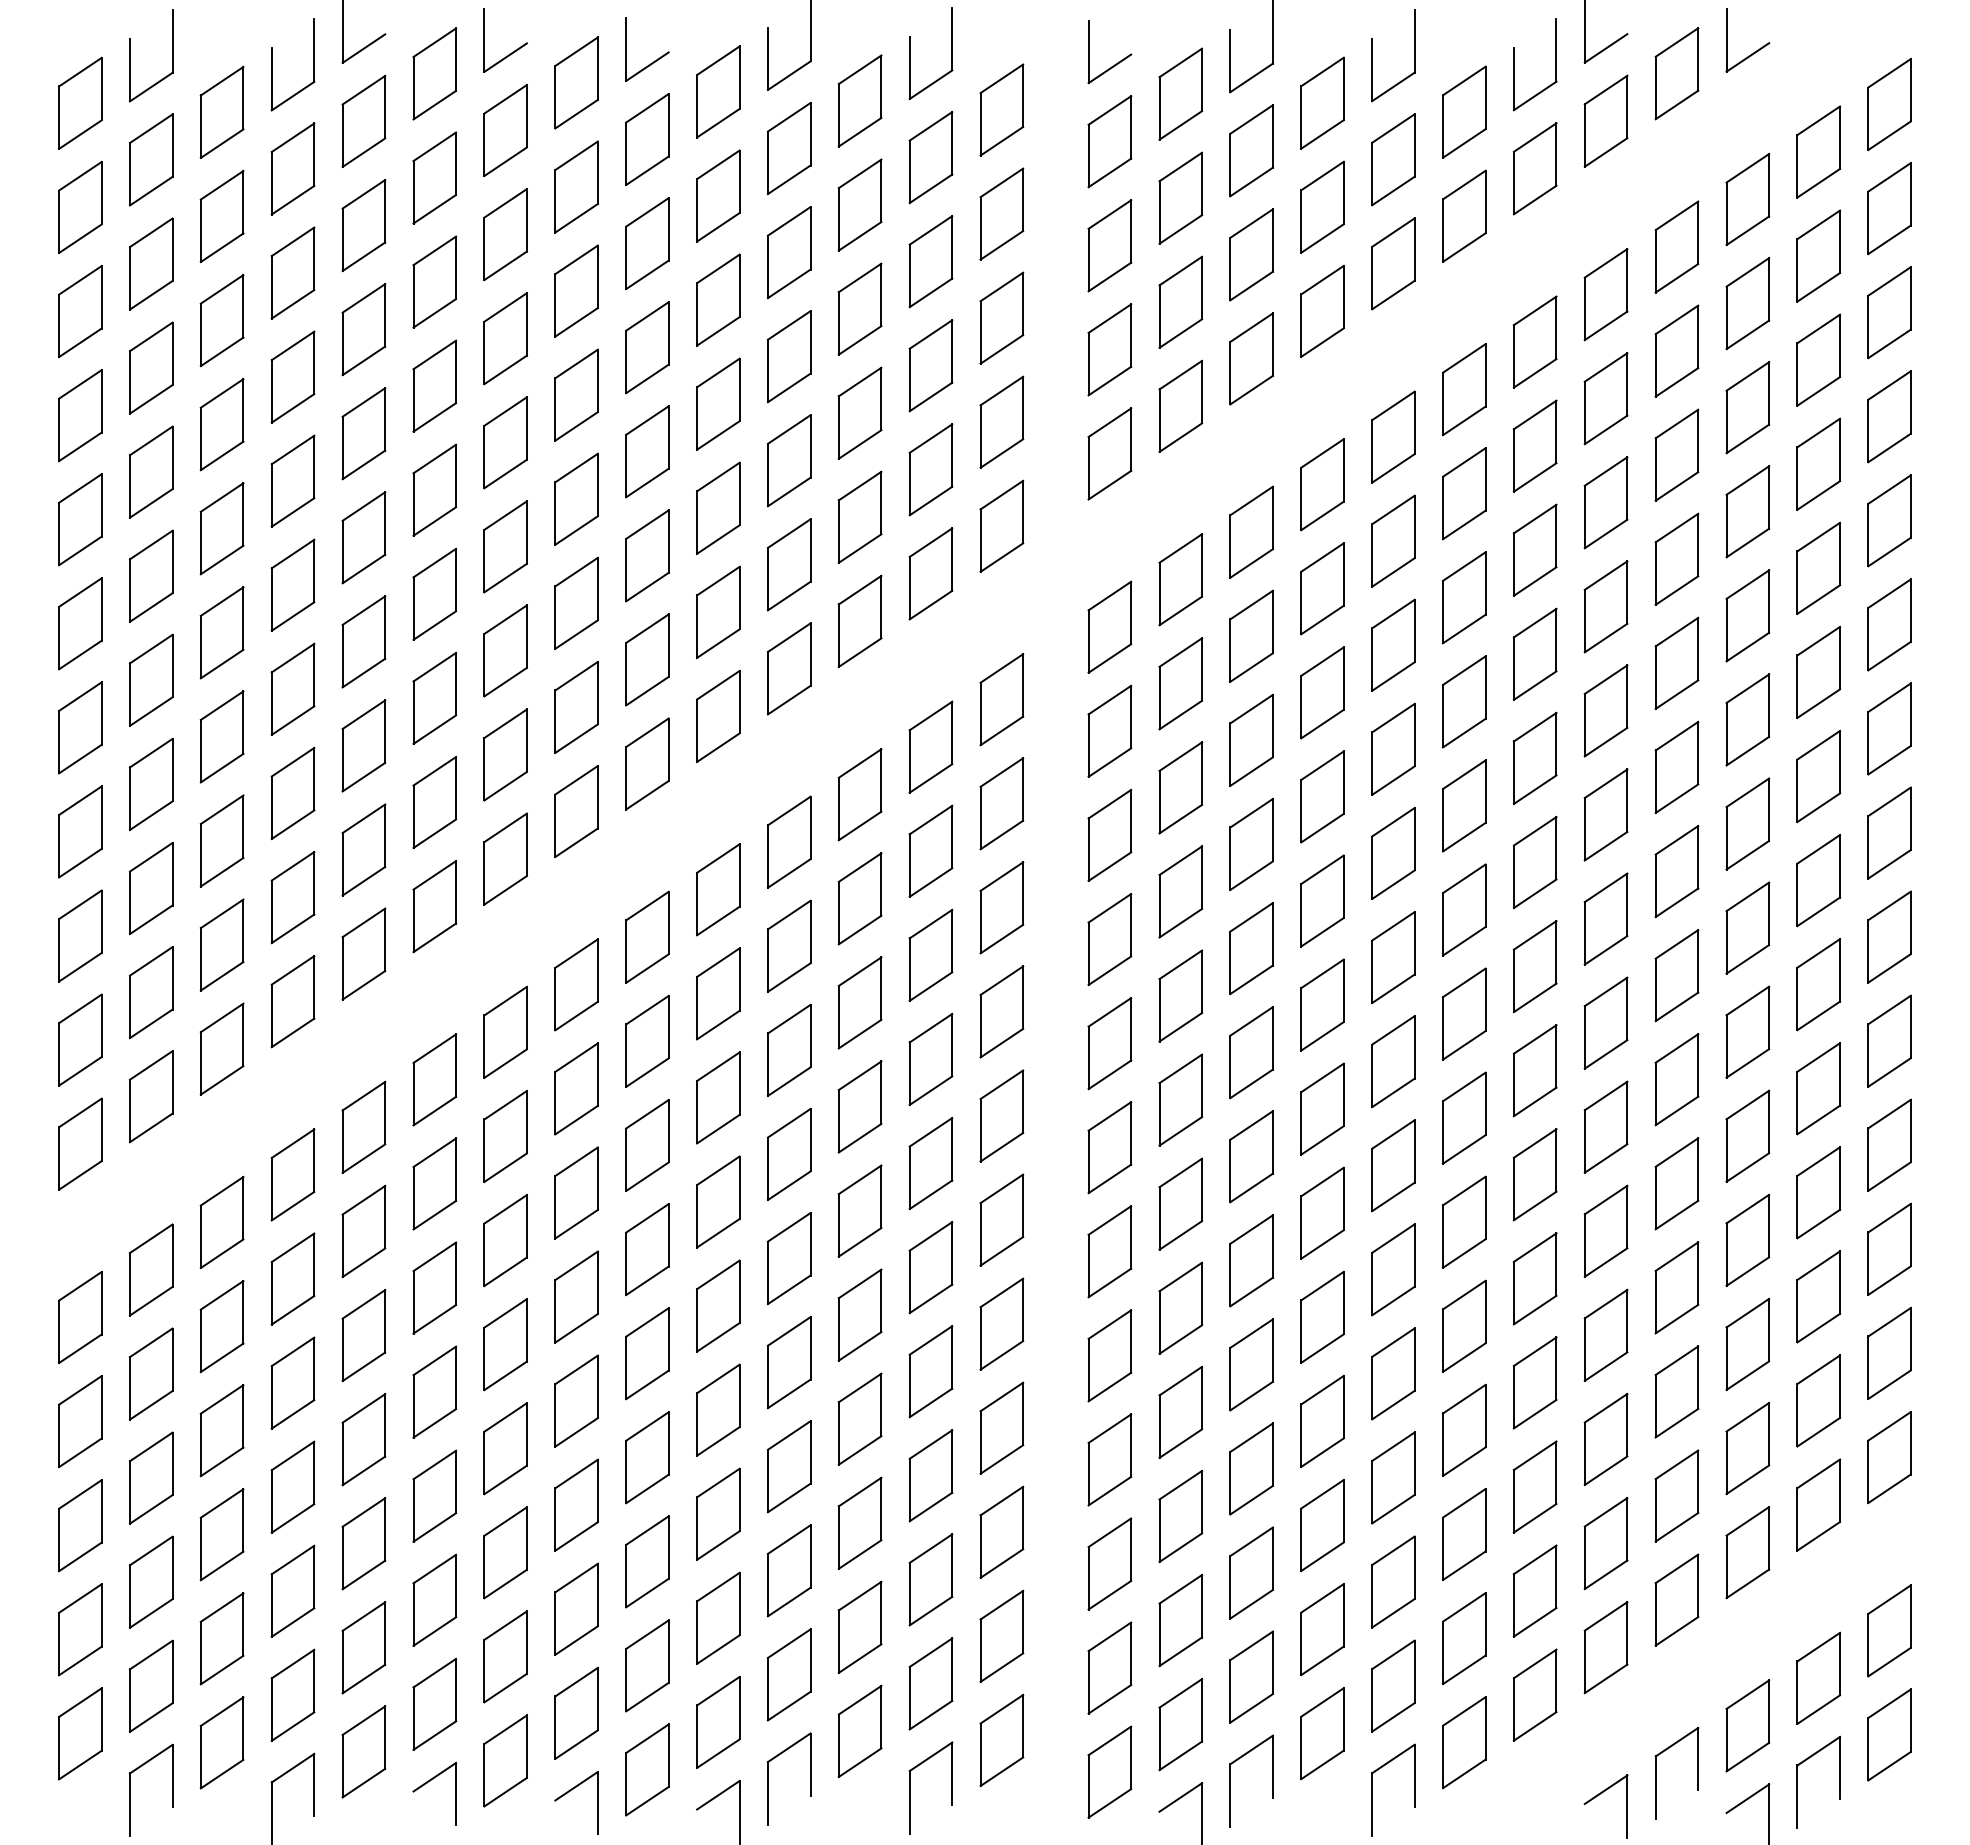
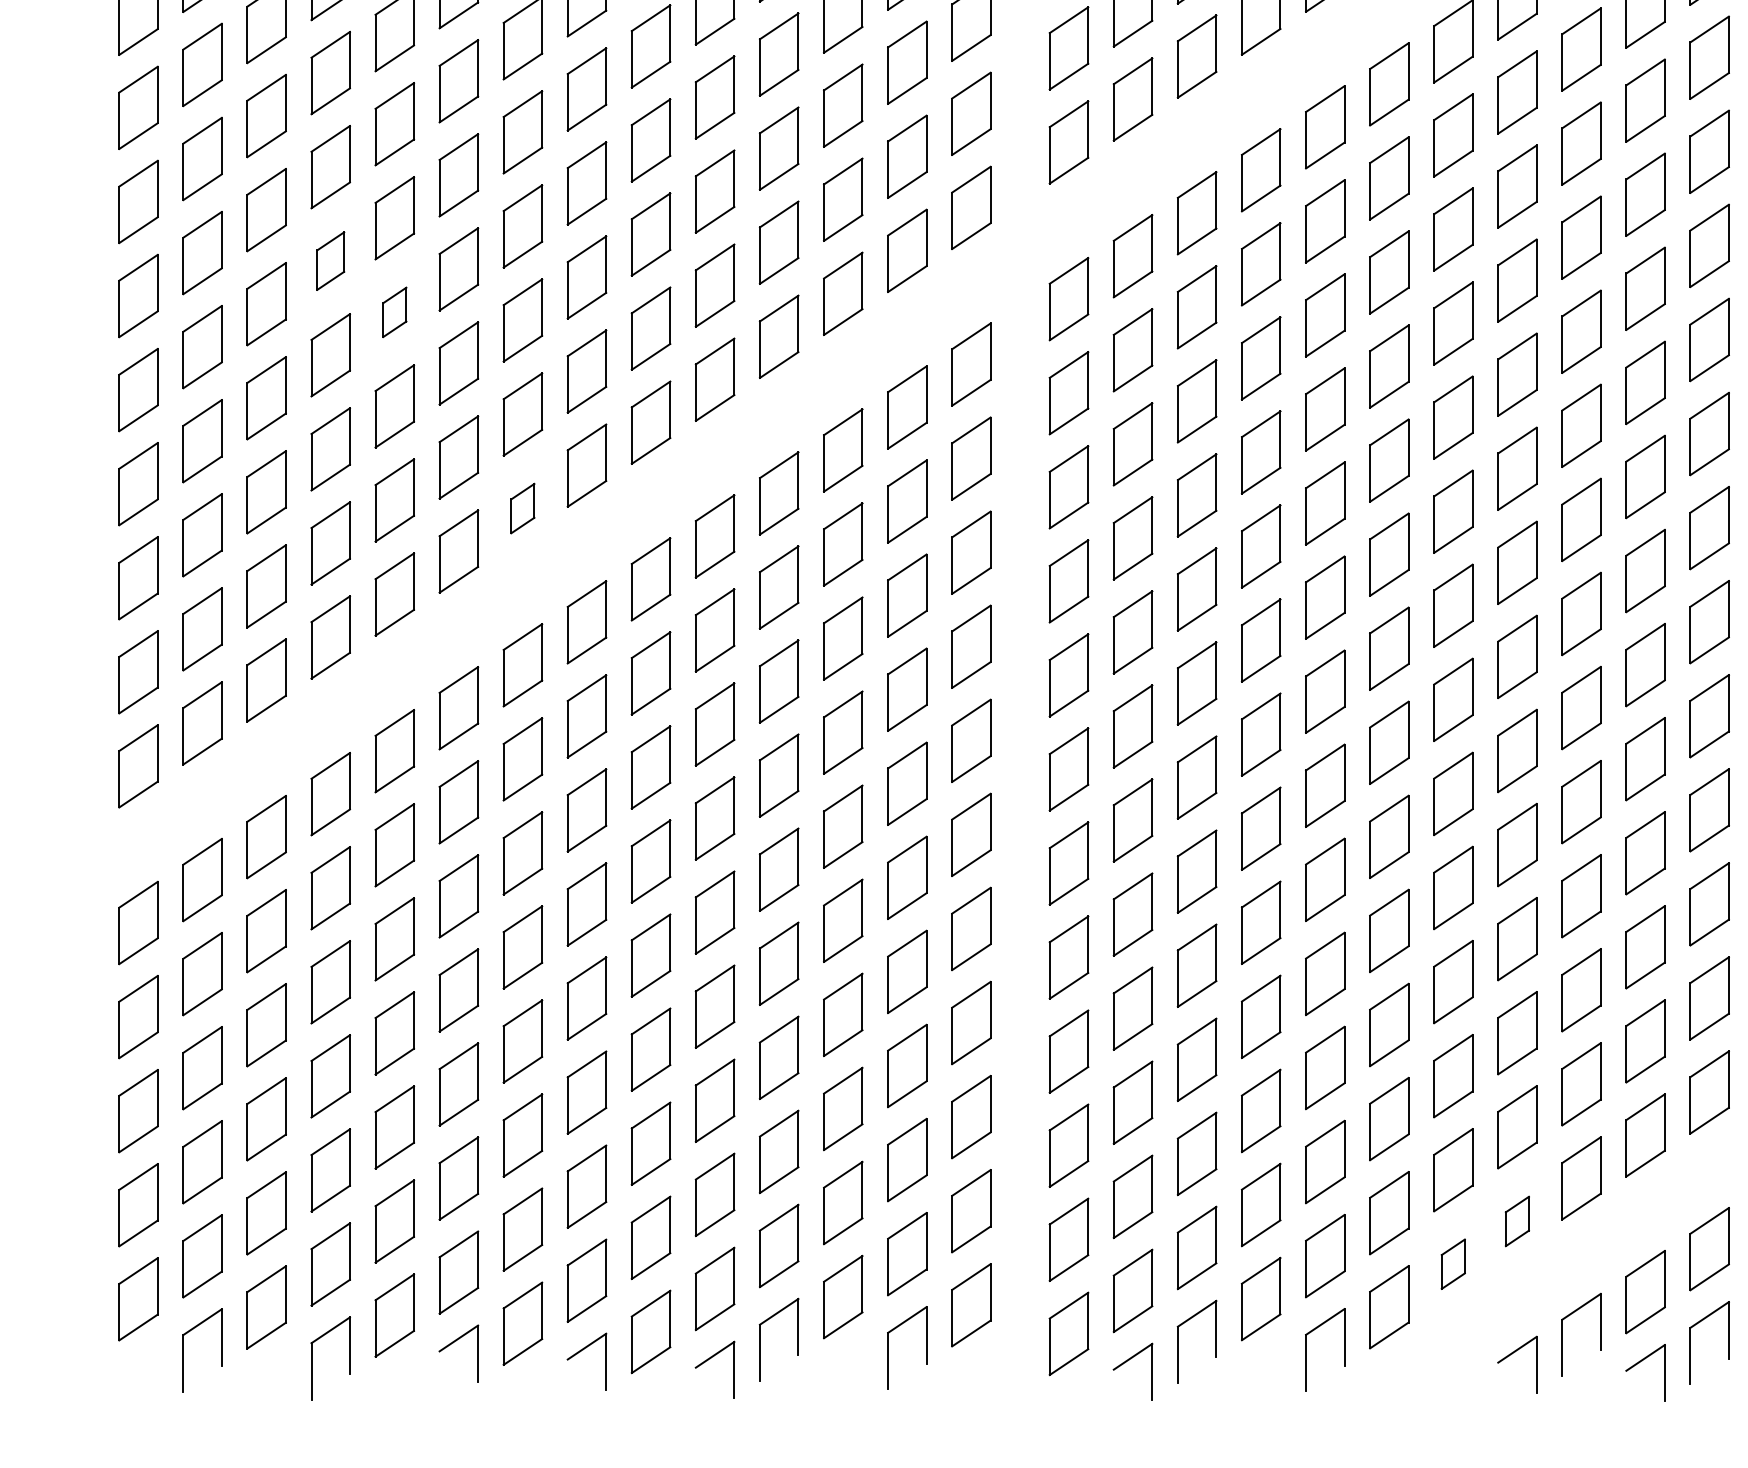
part: (292, 584) -> (330, 260), size x0.7
part: (363, 641) -> (394, 311), size x0.6
part: (505, 858) -> (522, 508), size x0.6
part: (1605, 1647) -> (1516, 1221), size x0.6
part: (1534, 1694) -> (1452, 1263), size x0.6

